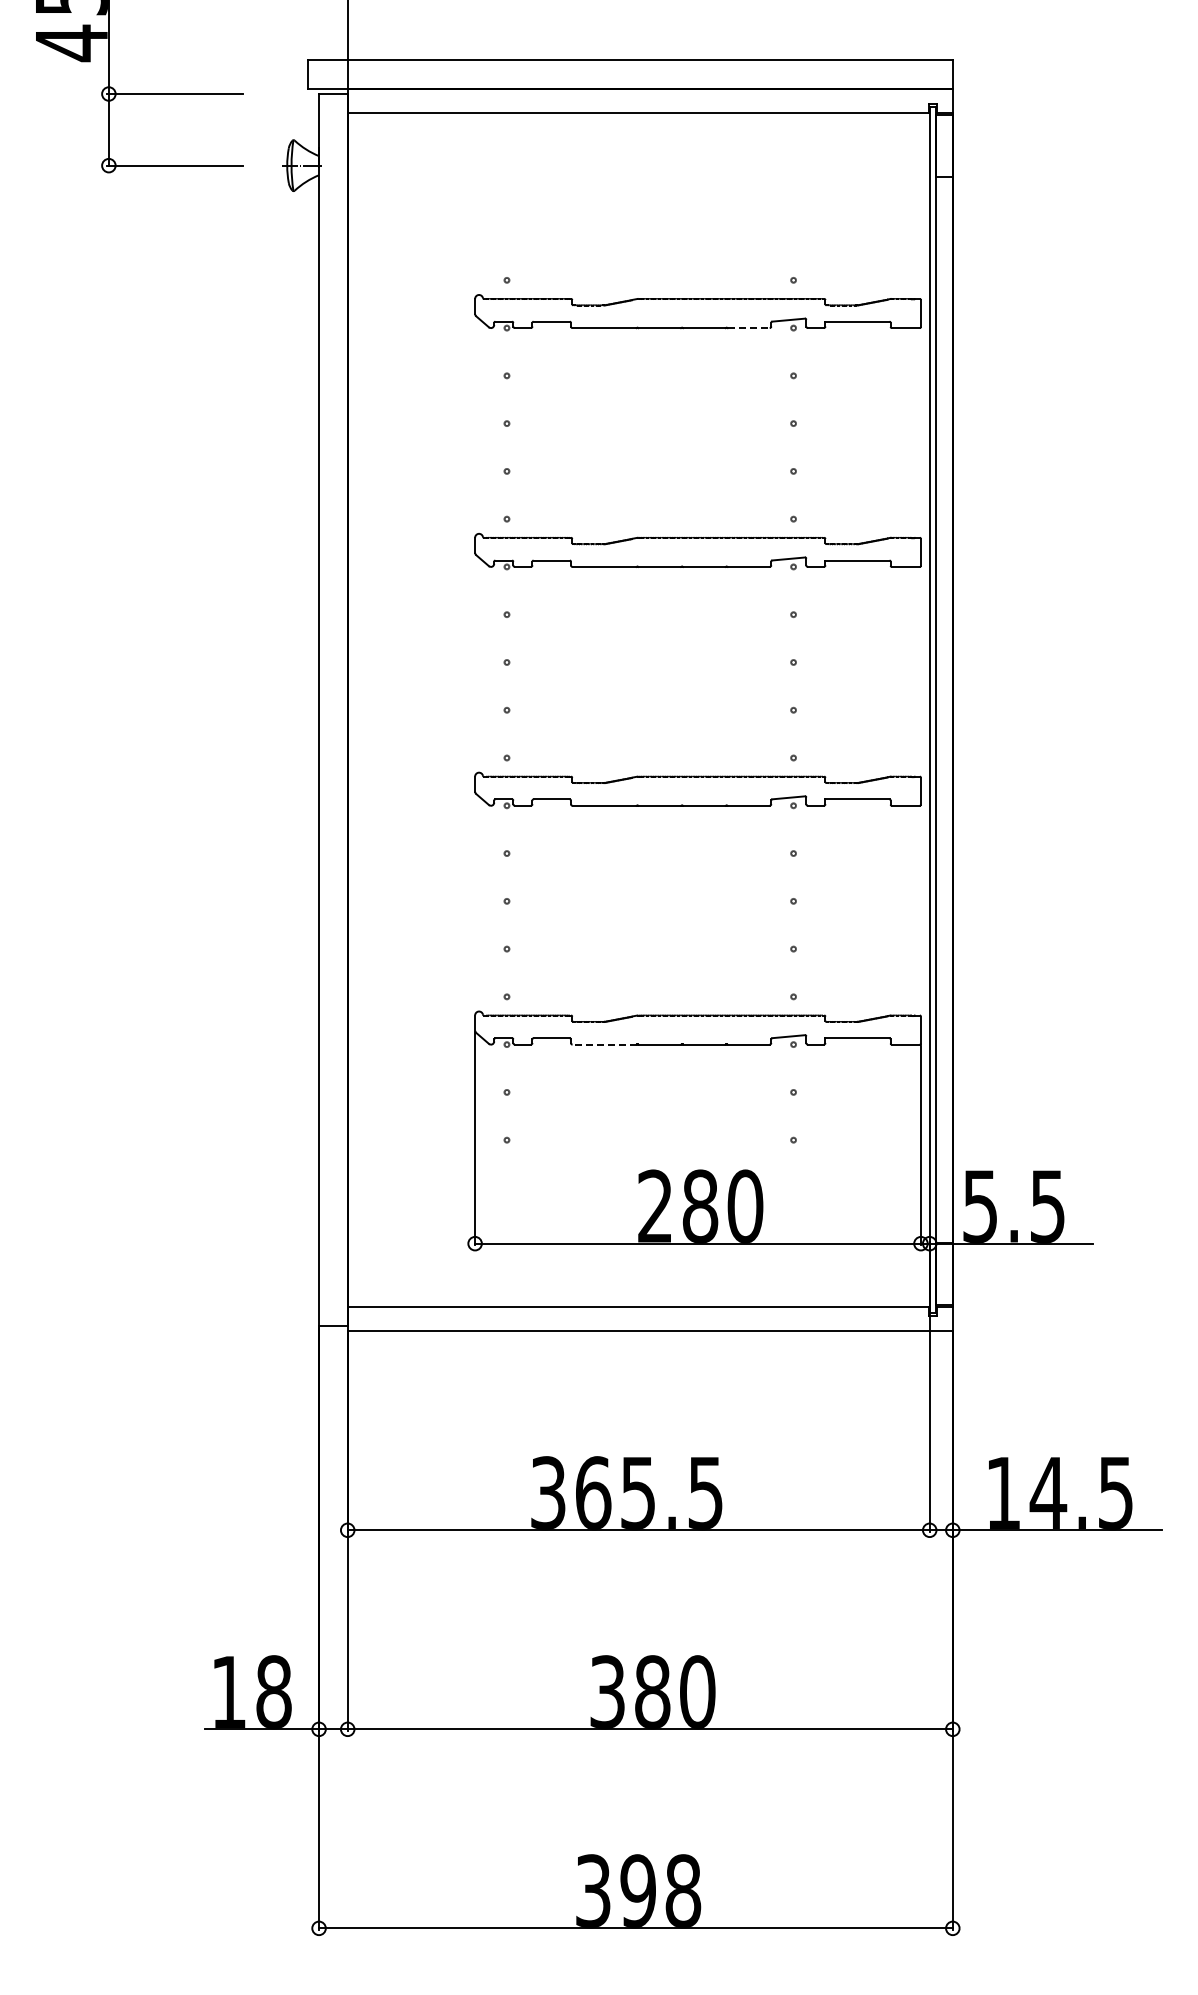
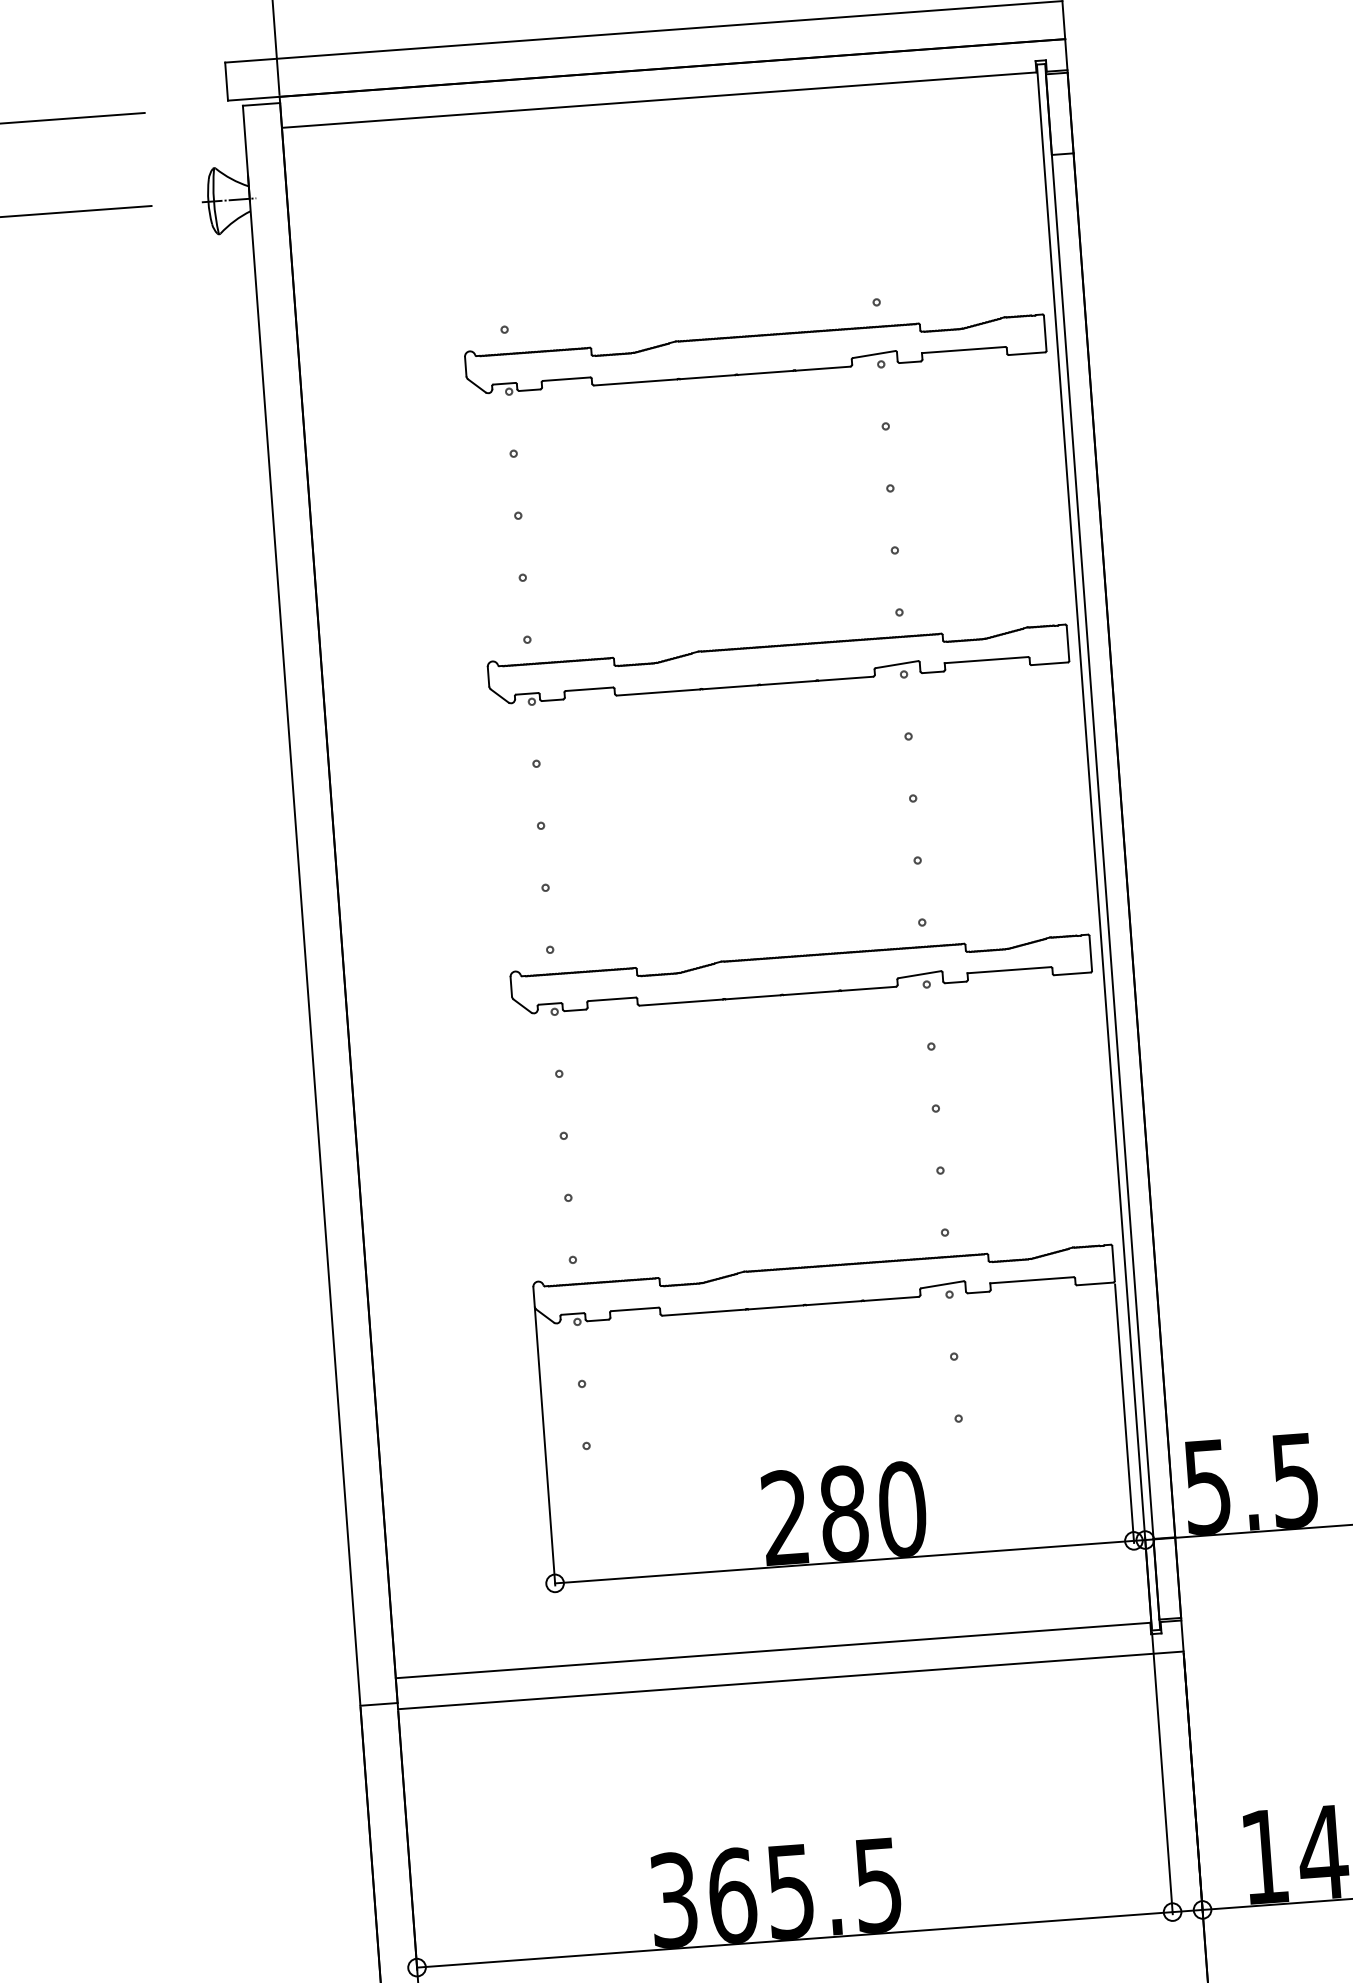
line: (749, 328) -> (824, 369), dashed -> solid
line: (604, 1044) -> (704, 1312), dashed -> solid

